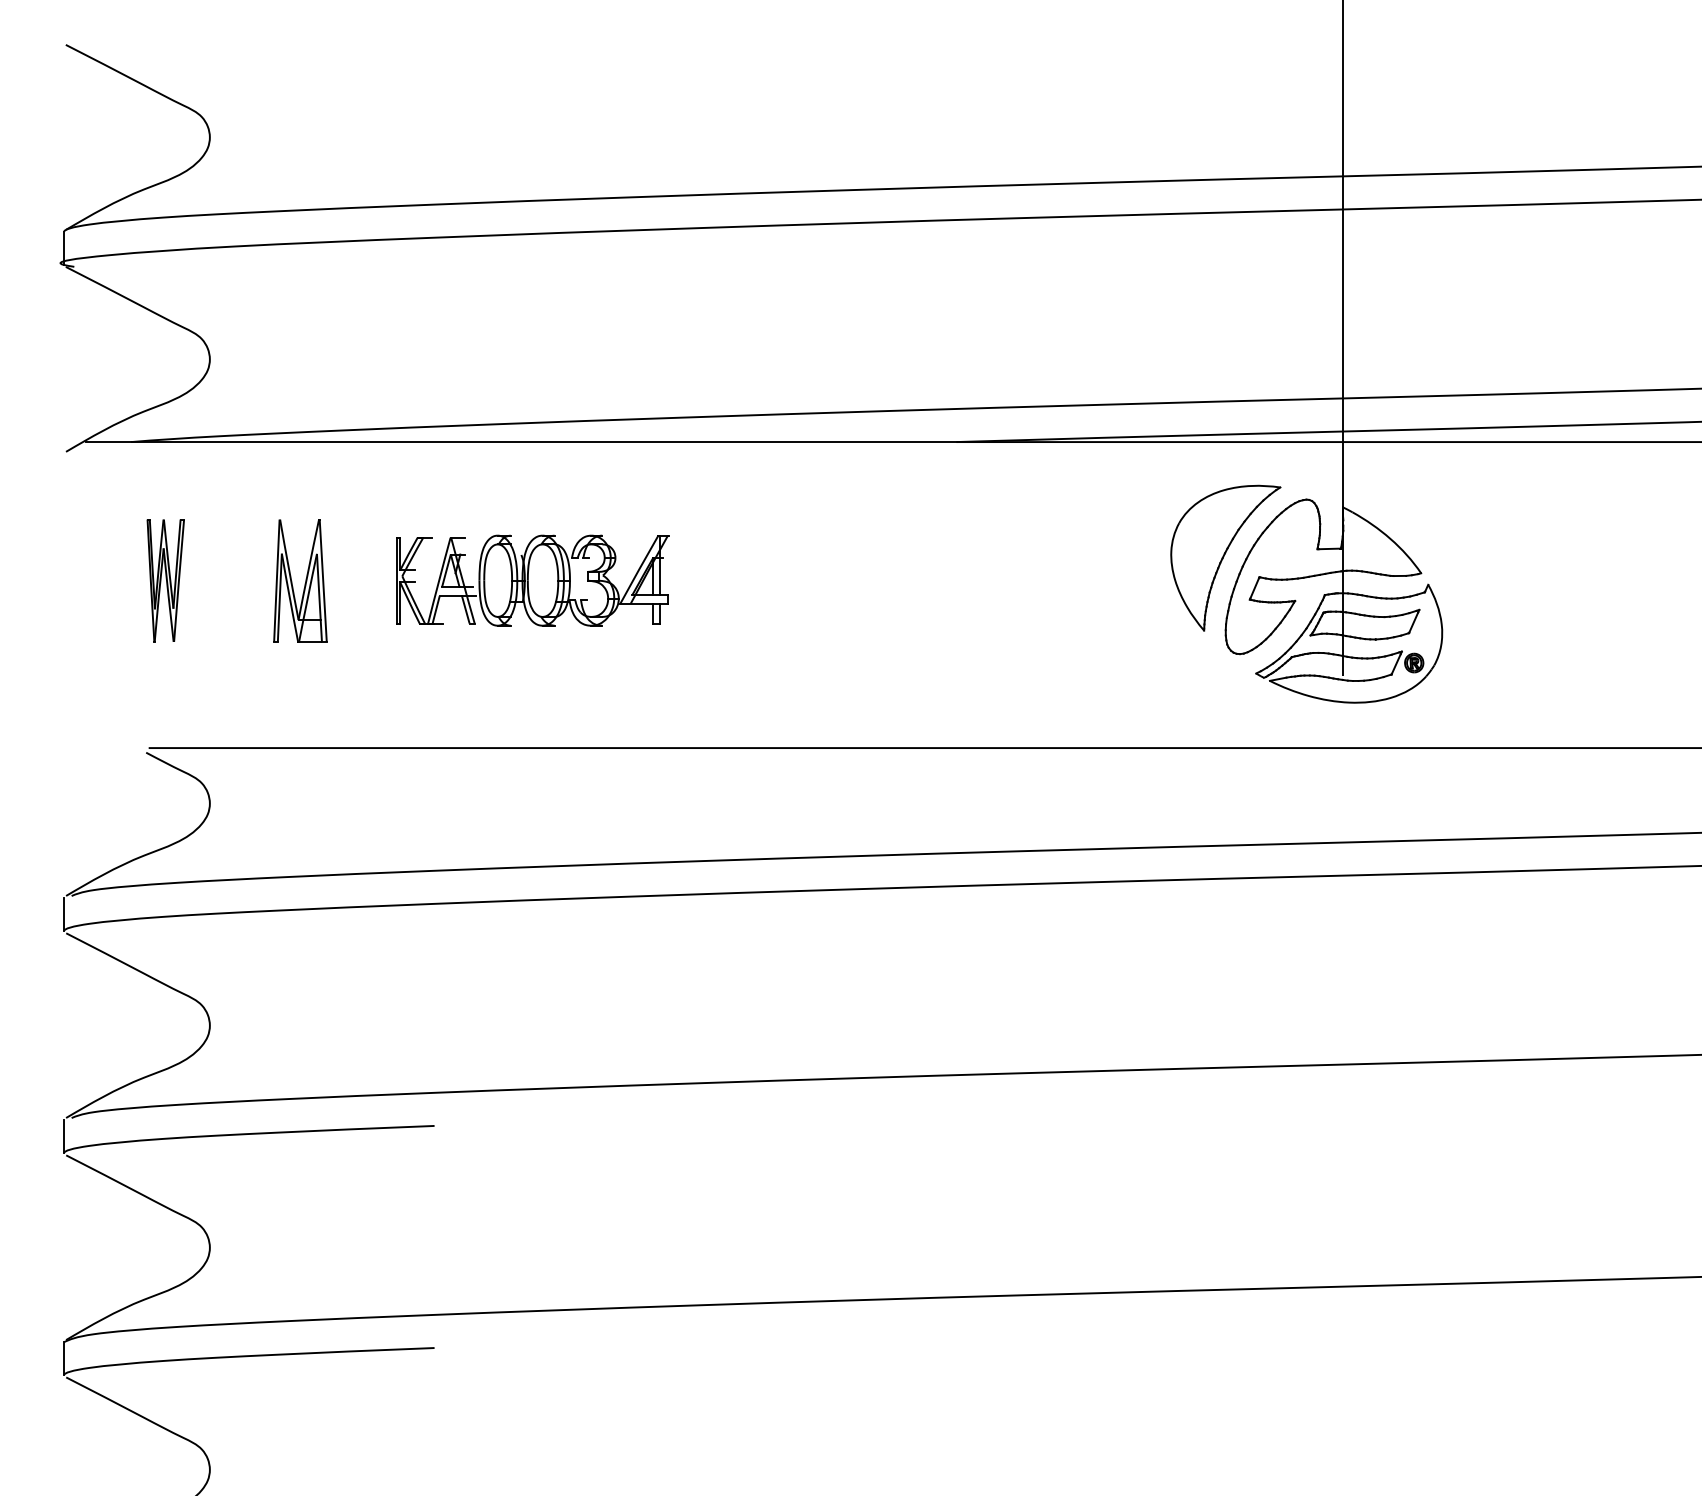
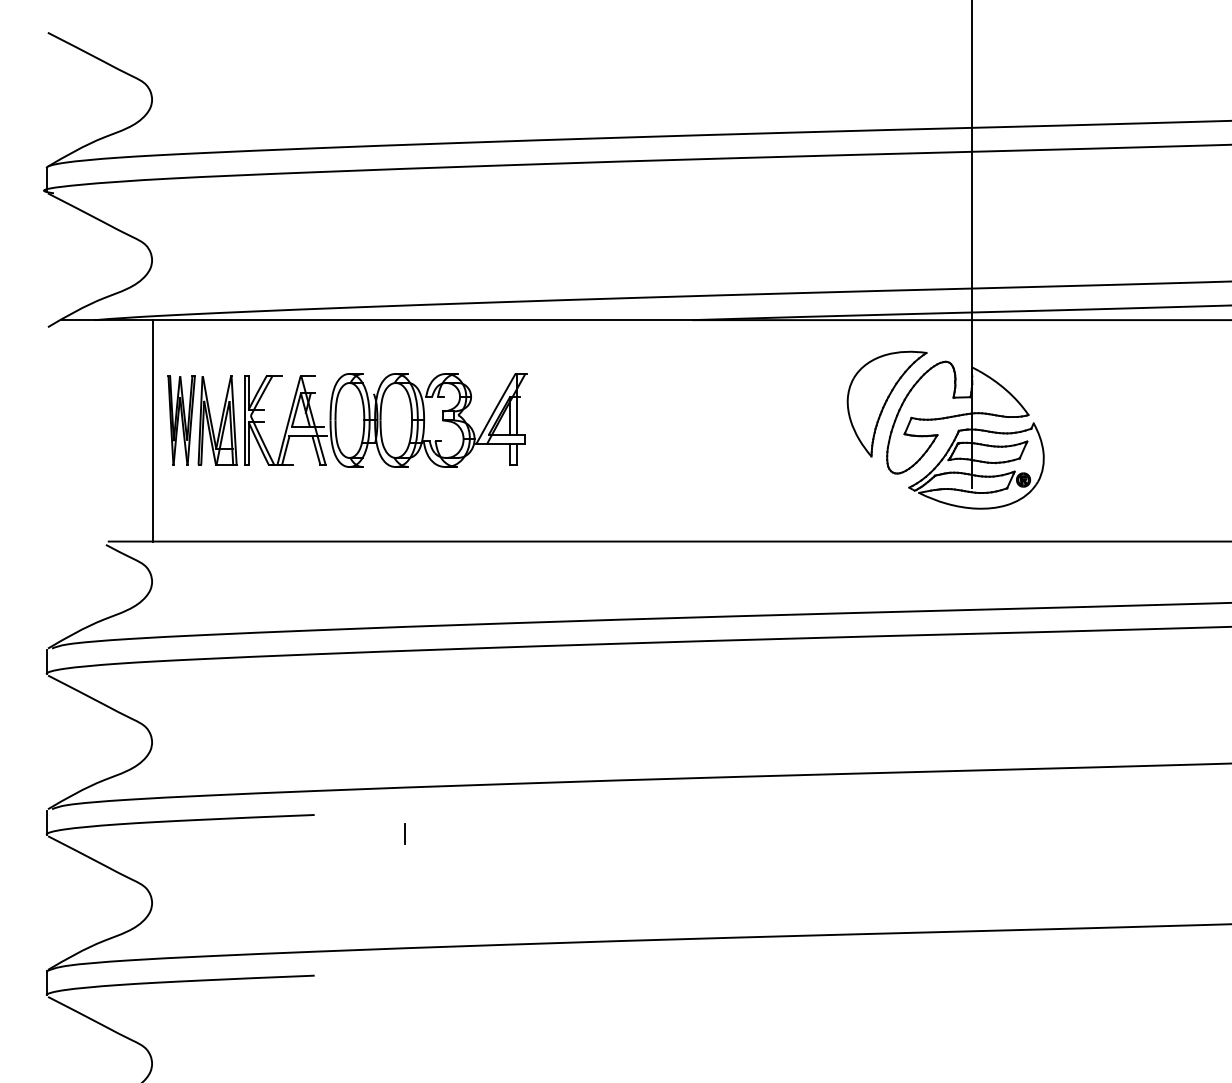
part: (165, 580) -> (181, 420), moved
part: (532, 580) -> (385, 420), size x1.43
line: (210, 595) -> (152, 431), added
line: (559, 1151) -> (405, 833), added

